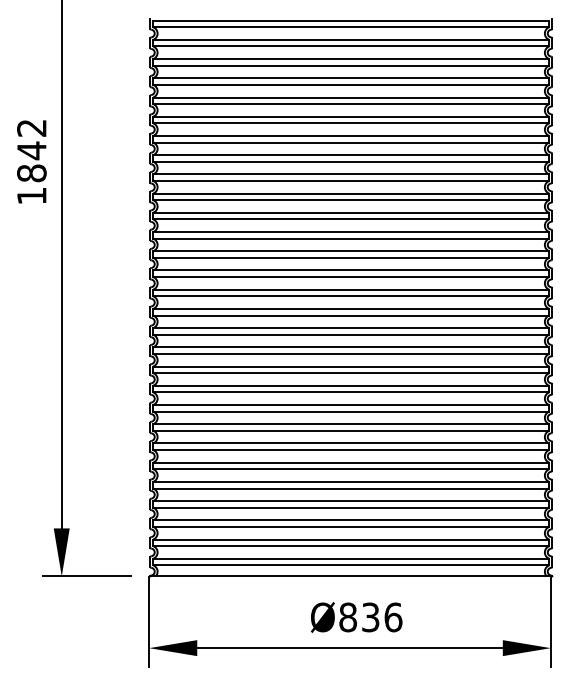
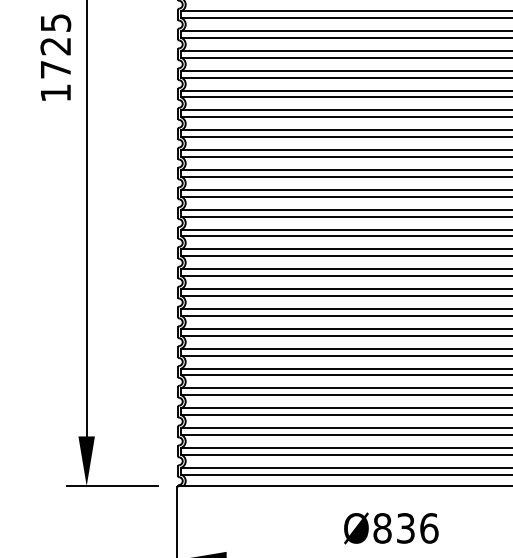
text: (31, 151) -> (55, 47), 1842 -> 1725

